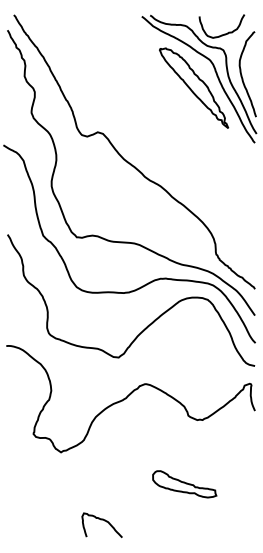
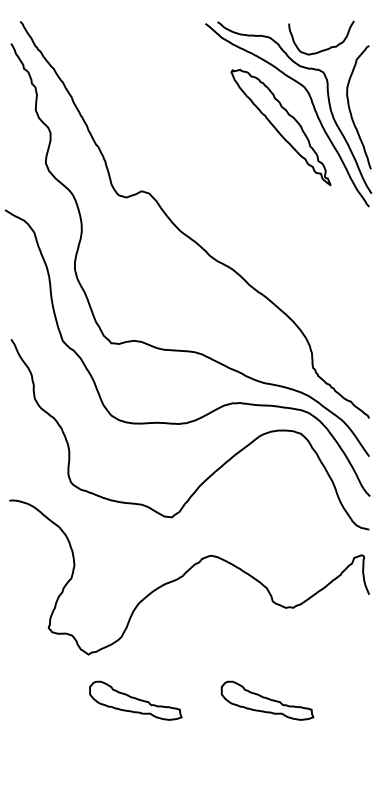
part: (93, 484) -> (135, 701), added
curve: (101, 520) -> (147, 753), removed

